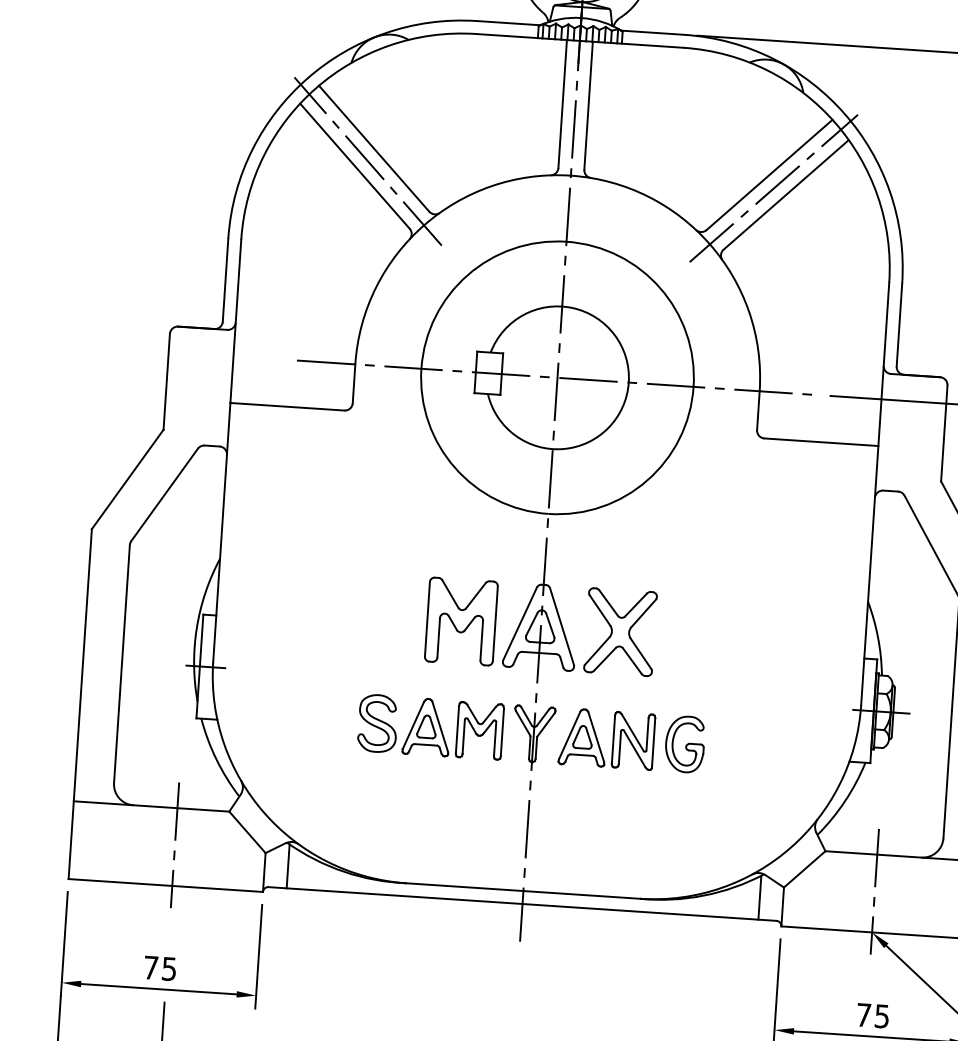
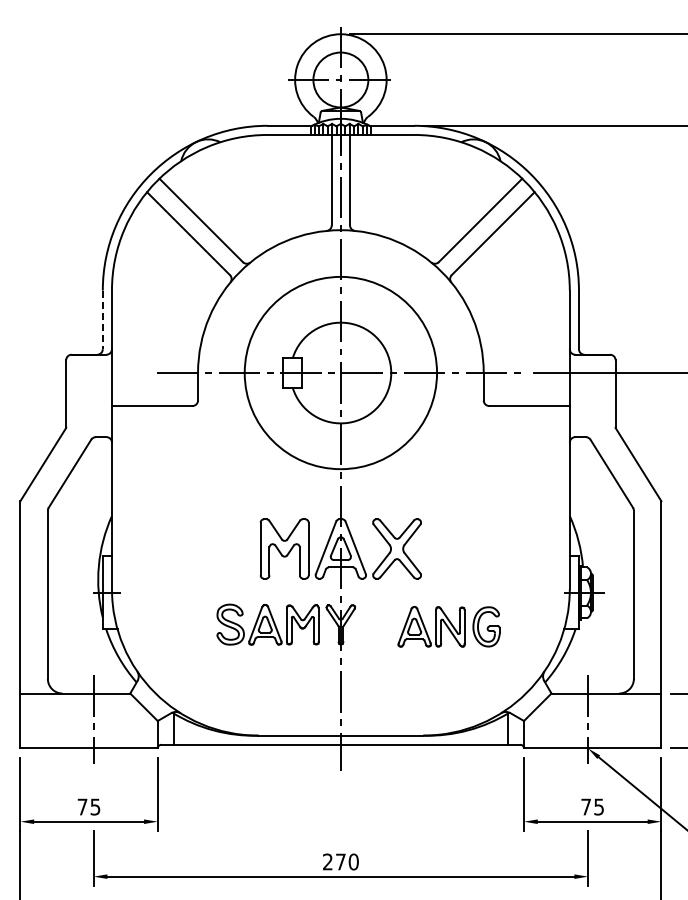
line: (368, 161) -> (197, 229), removed
line: (772, 188) -> (483, 229), removed
line: (225, 281) -> (102, 320), solid -> dashed
part: (630, 740) -> (448, 626), moved

